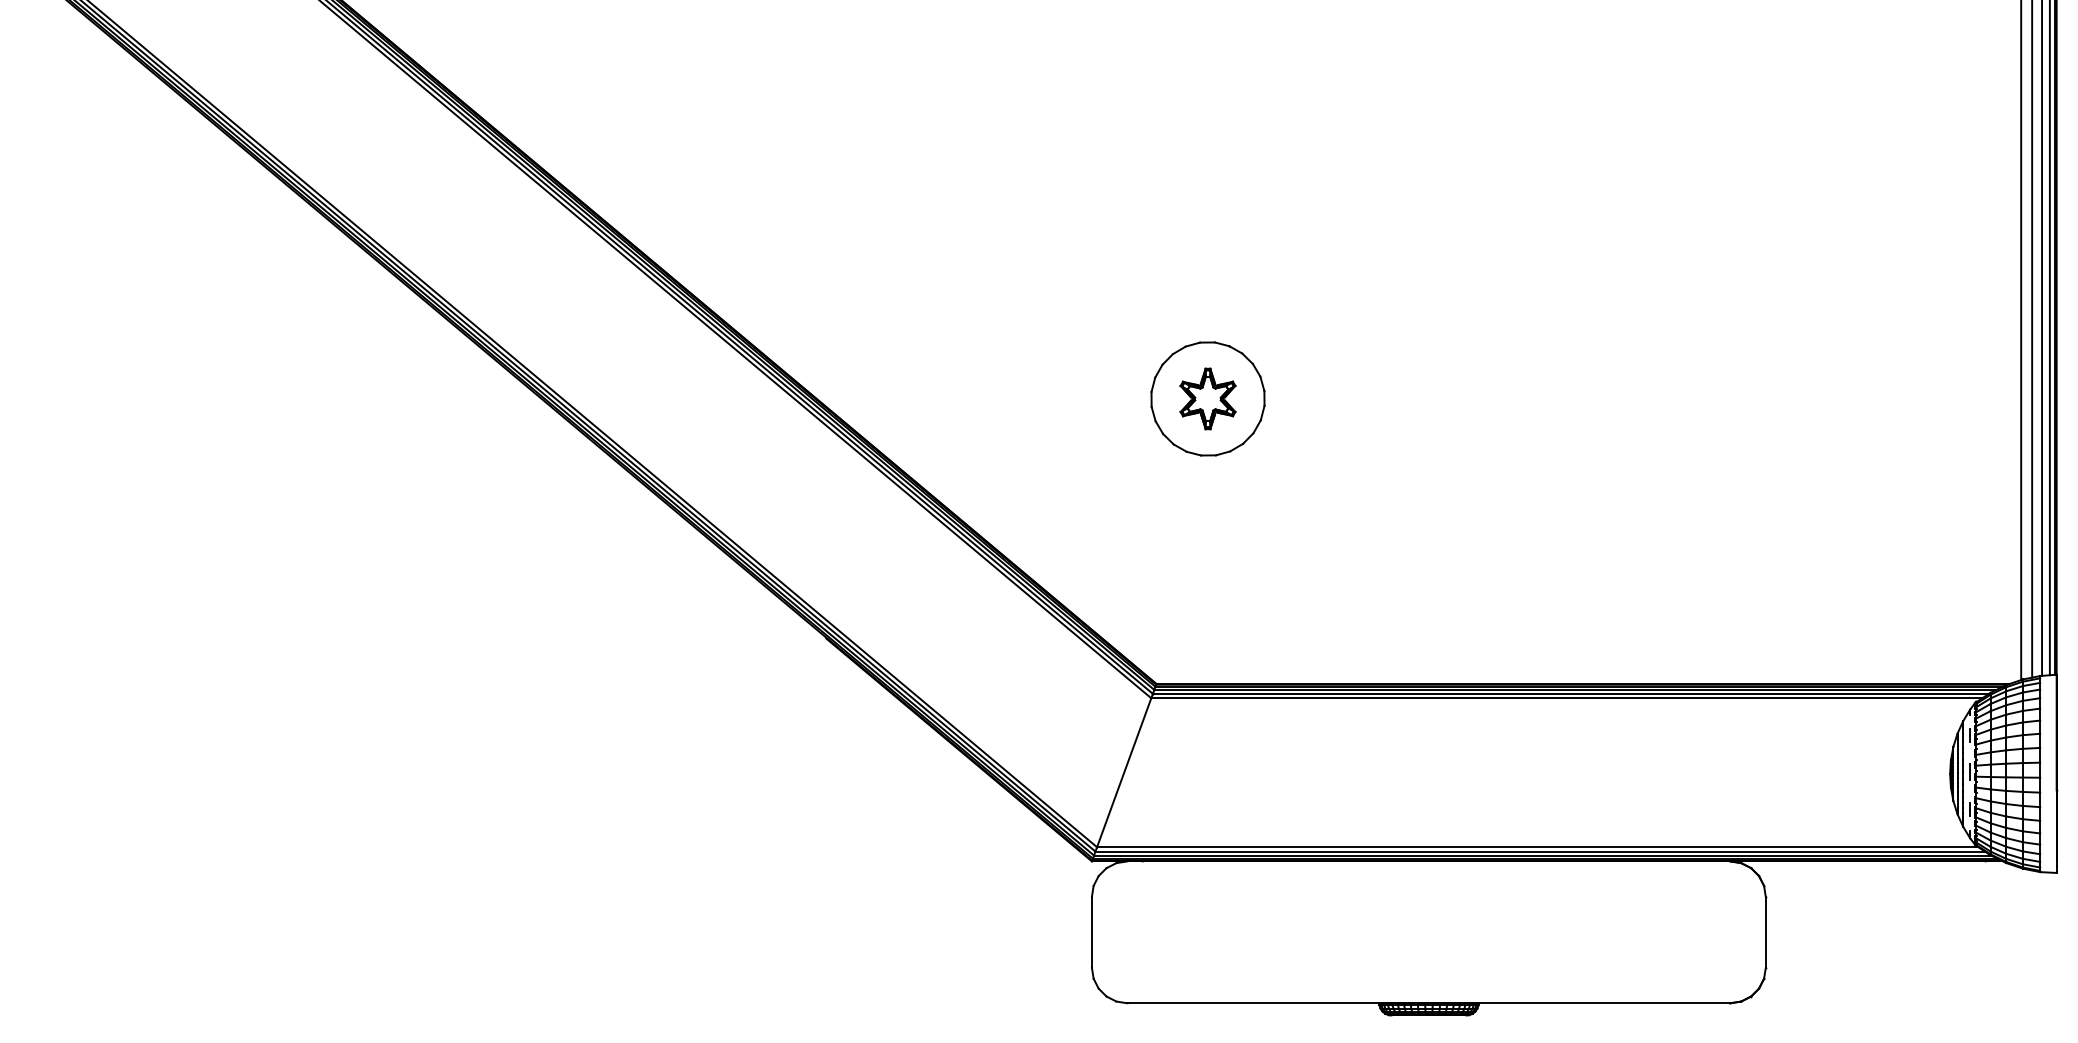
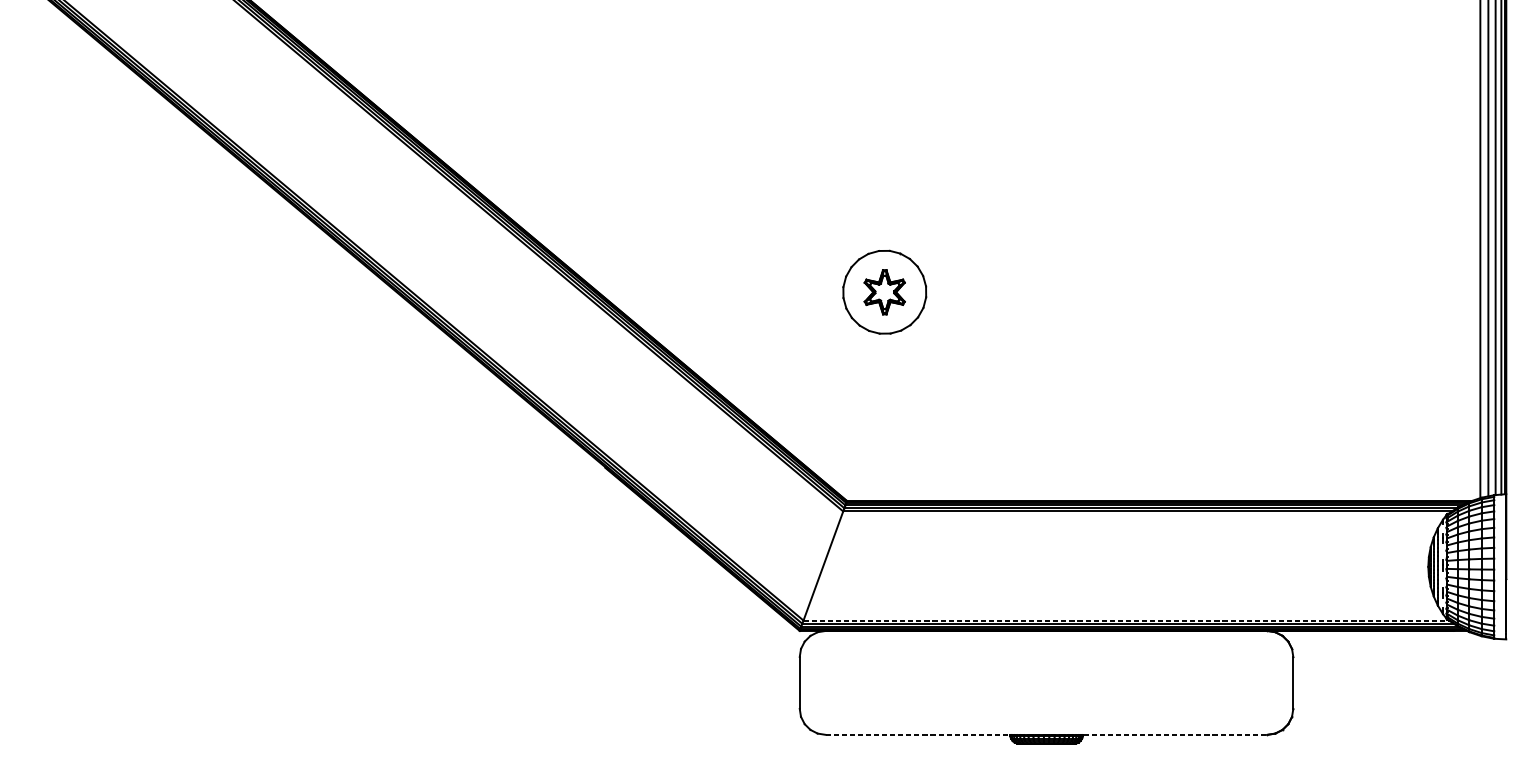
line: (1537, 847) -> (1126, 620), solid -> dashed
line: (1429, 1003) -> (1047, 735), solid -> dashed

